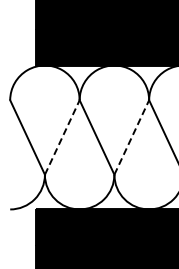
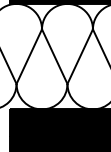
line: (62, 137) -> (29, 56), dashed -> solid
line: (131, 137) -> (80, 56), dashed -> solid

